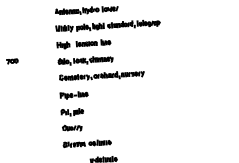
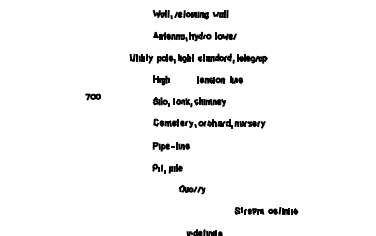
part: (107, 25) -> (198, 58), moved
part: (93, 42) -> (220, 79), moved
part: (72, 128) -> (192, 189), moved
part: (87, 143) -> (266, 210), moved

